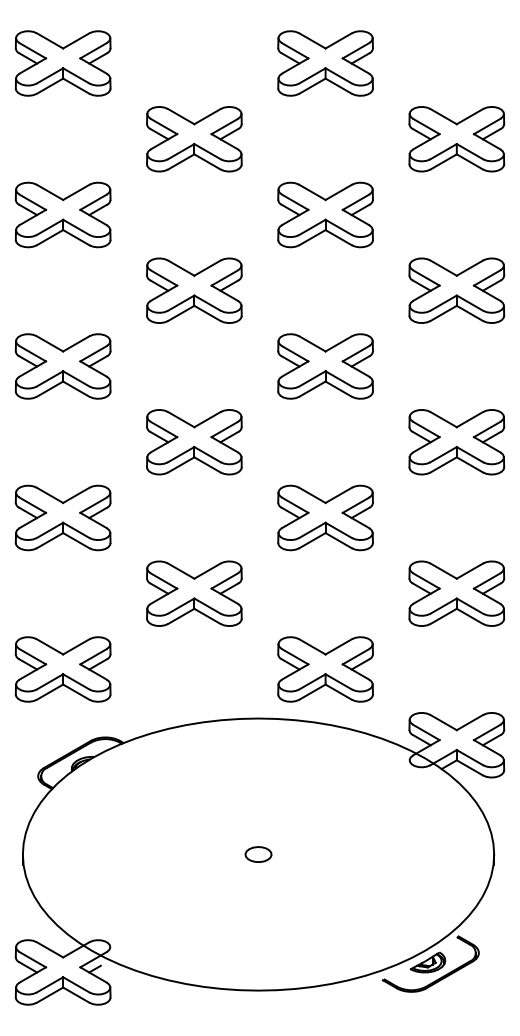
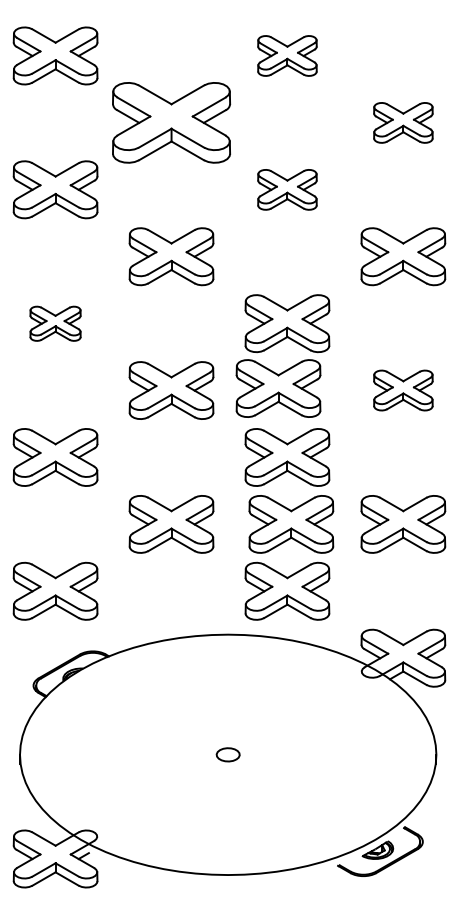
part: (325, 62) -> (287, 55), size x0.7
part: (194, 138) -> (171, 122), size x1.4
part: (456, 138) -> (403, 122), size x0.7
part: (325, 214) -> (287, 189), size x0.7
part: (63, 366) -> (55, 323), size x0.6
part: (315, 439) -> (278, 388), added
part: (456, 442) -> (403, 390), size x0.7
part: (330, 593) -> (291, 524), added

